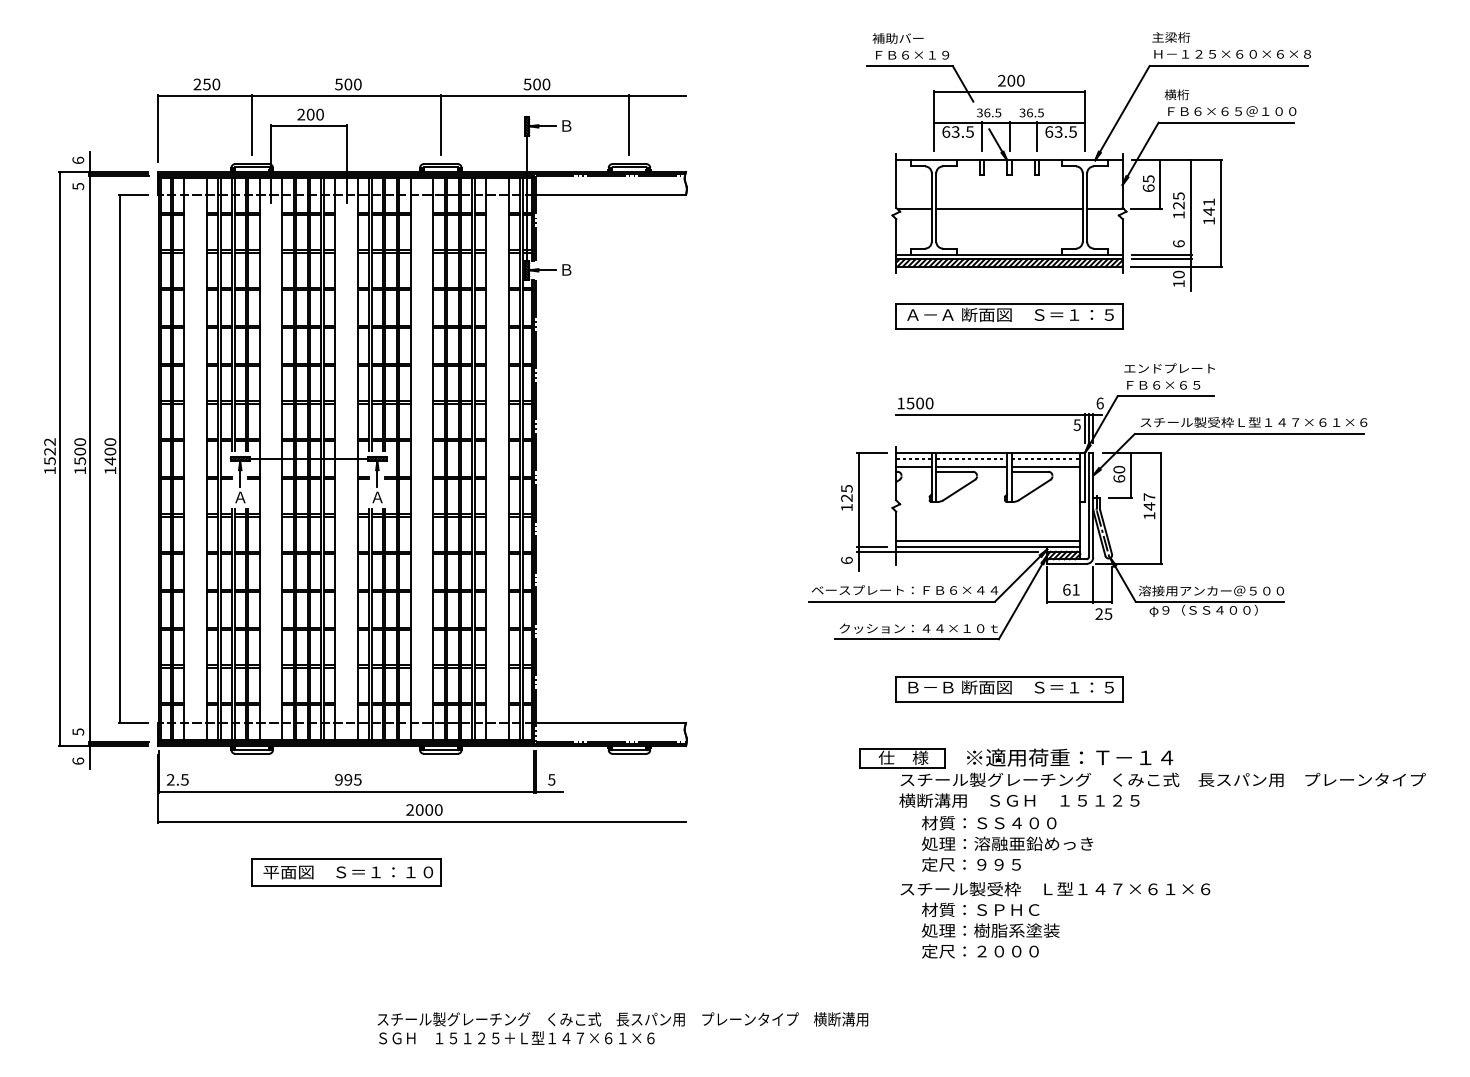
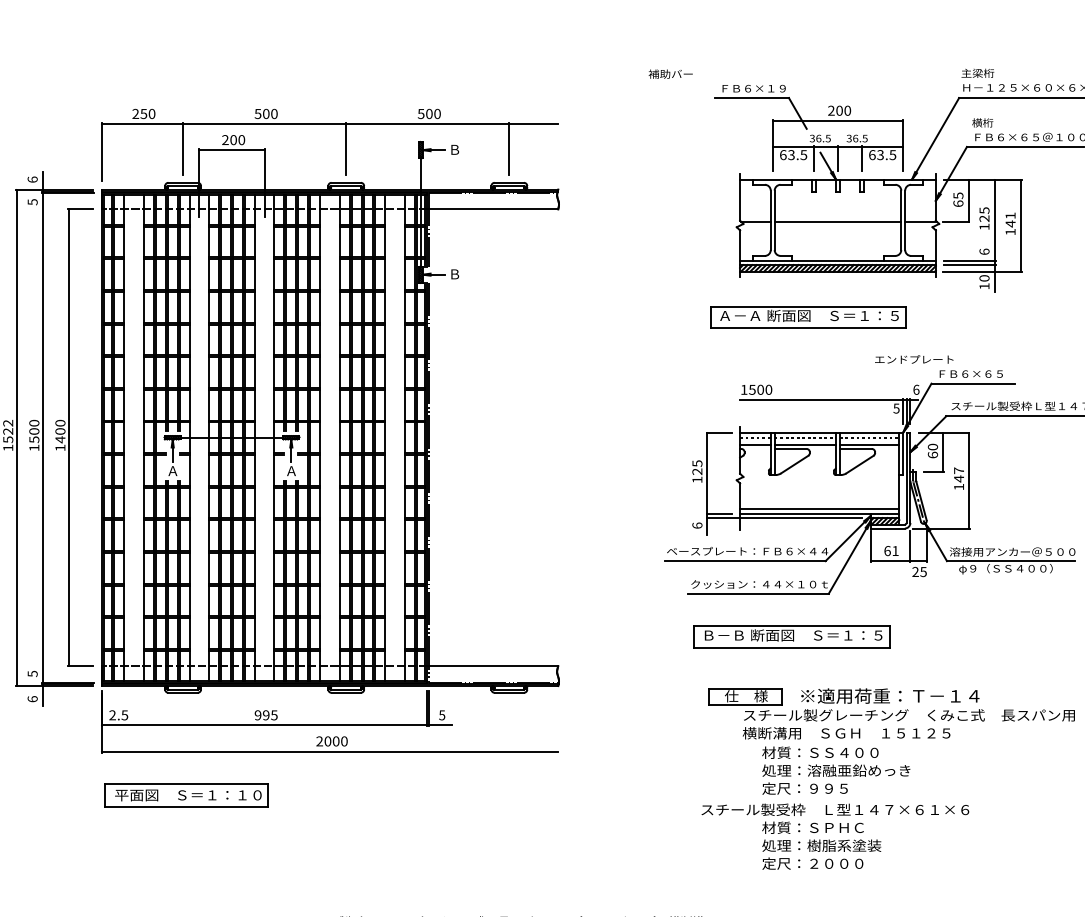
text: (897, 38) -> (670, 74), moved
part: (1009, 316) -> (808, 317), moved
text: (1169, 368) -> (914, 359), moved
part: (1009, 689) -> (792, 637), moved
part: (346, 872) -> (186, 795), moved
text: (1055, 889) -> (835, 810), moved

